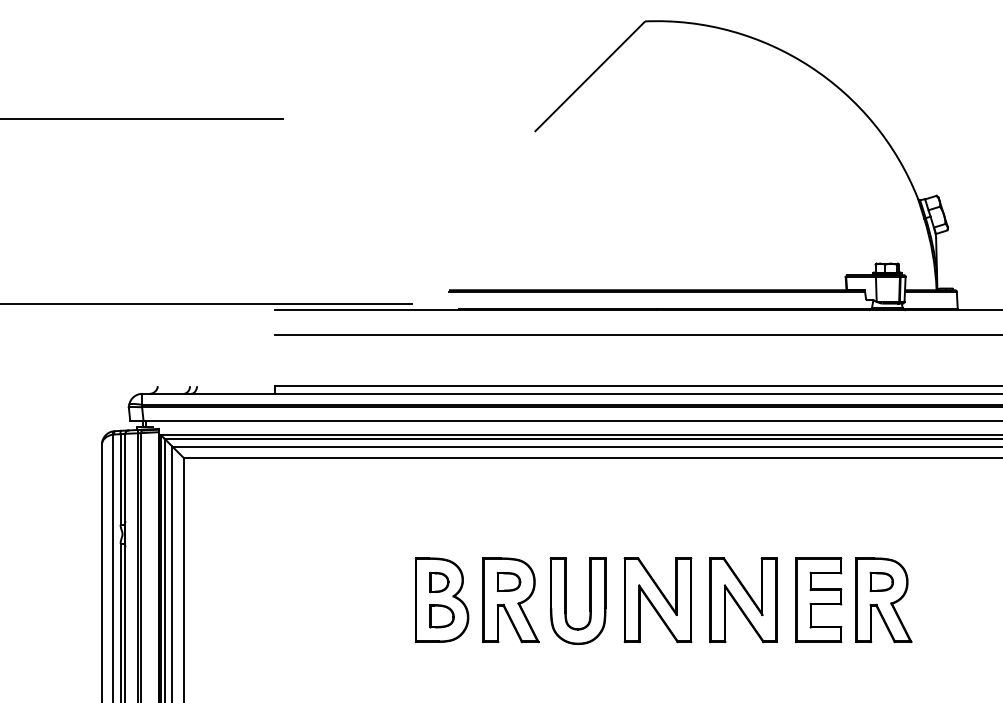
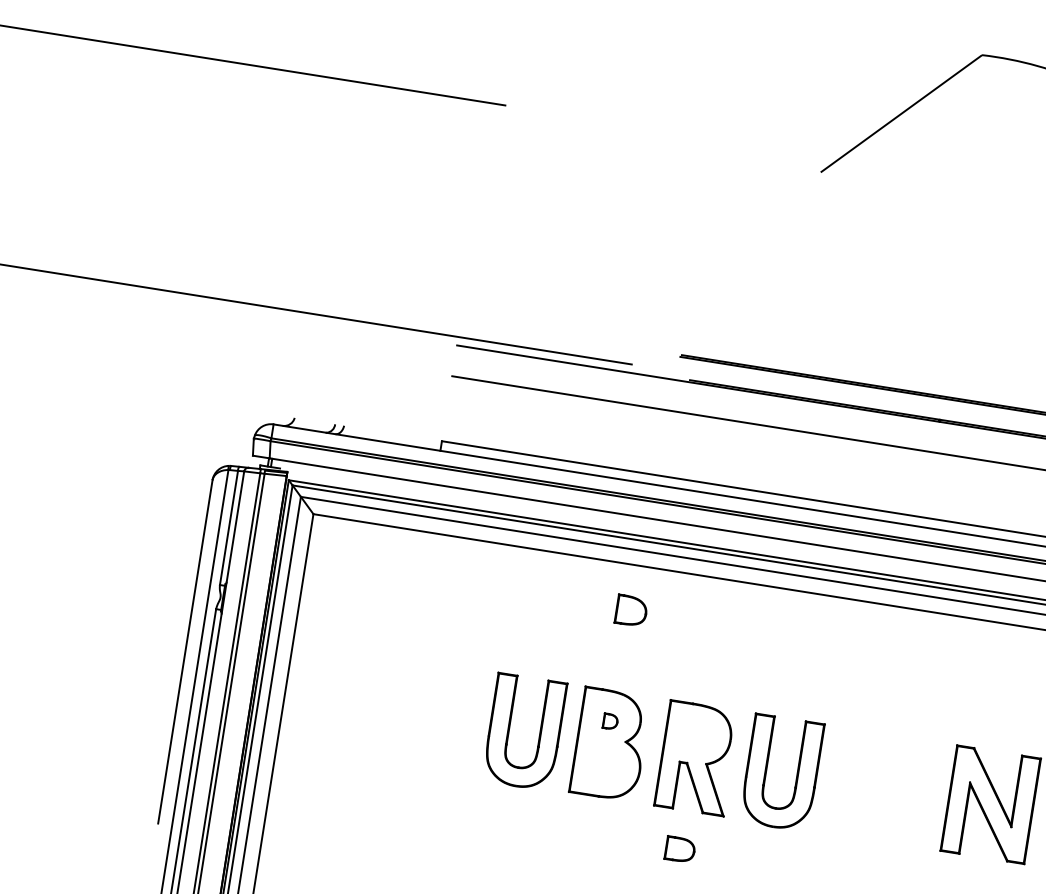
part: (508, 581) -> (679, 848), moved
part: (439, 582) -> (610, 721), size x0.6
part: (362, 600) -> (509, 729), added
part: (657, 600) -> (881, 787), removed
part: (441, 616) -> (630, 611), moved

